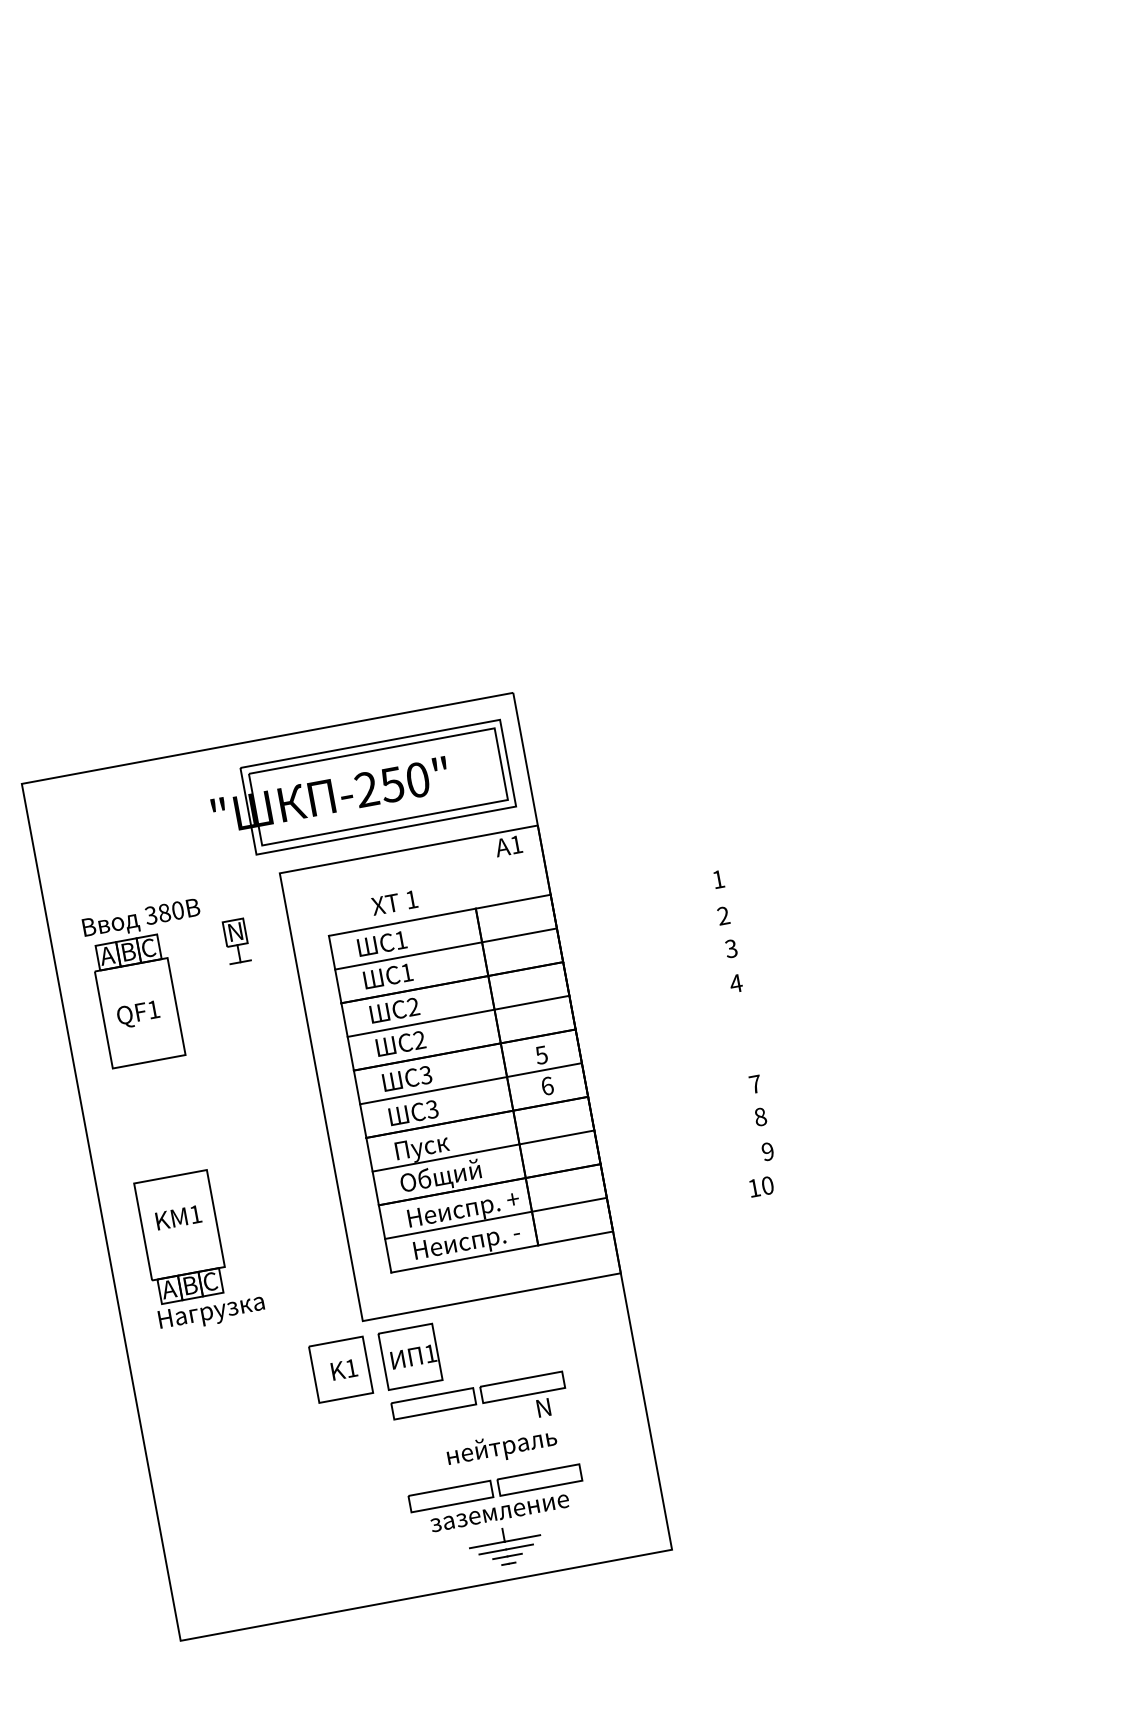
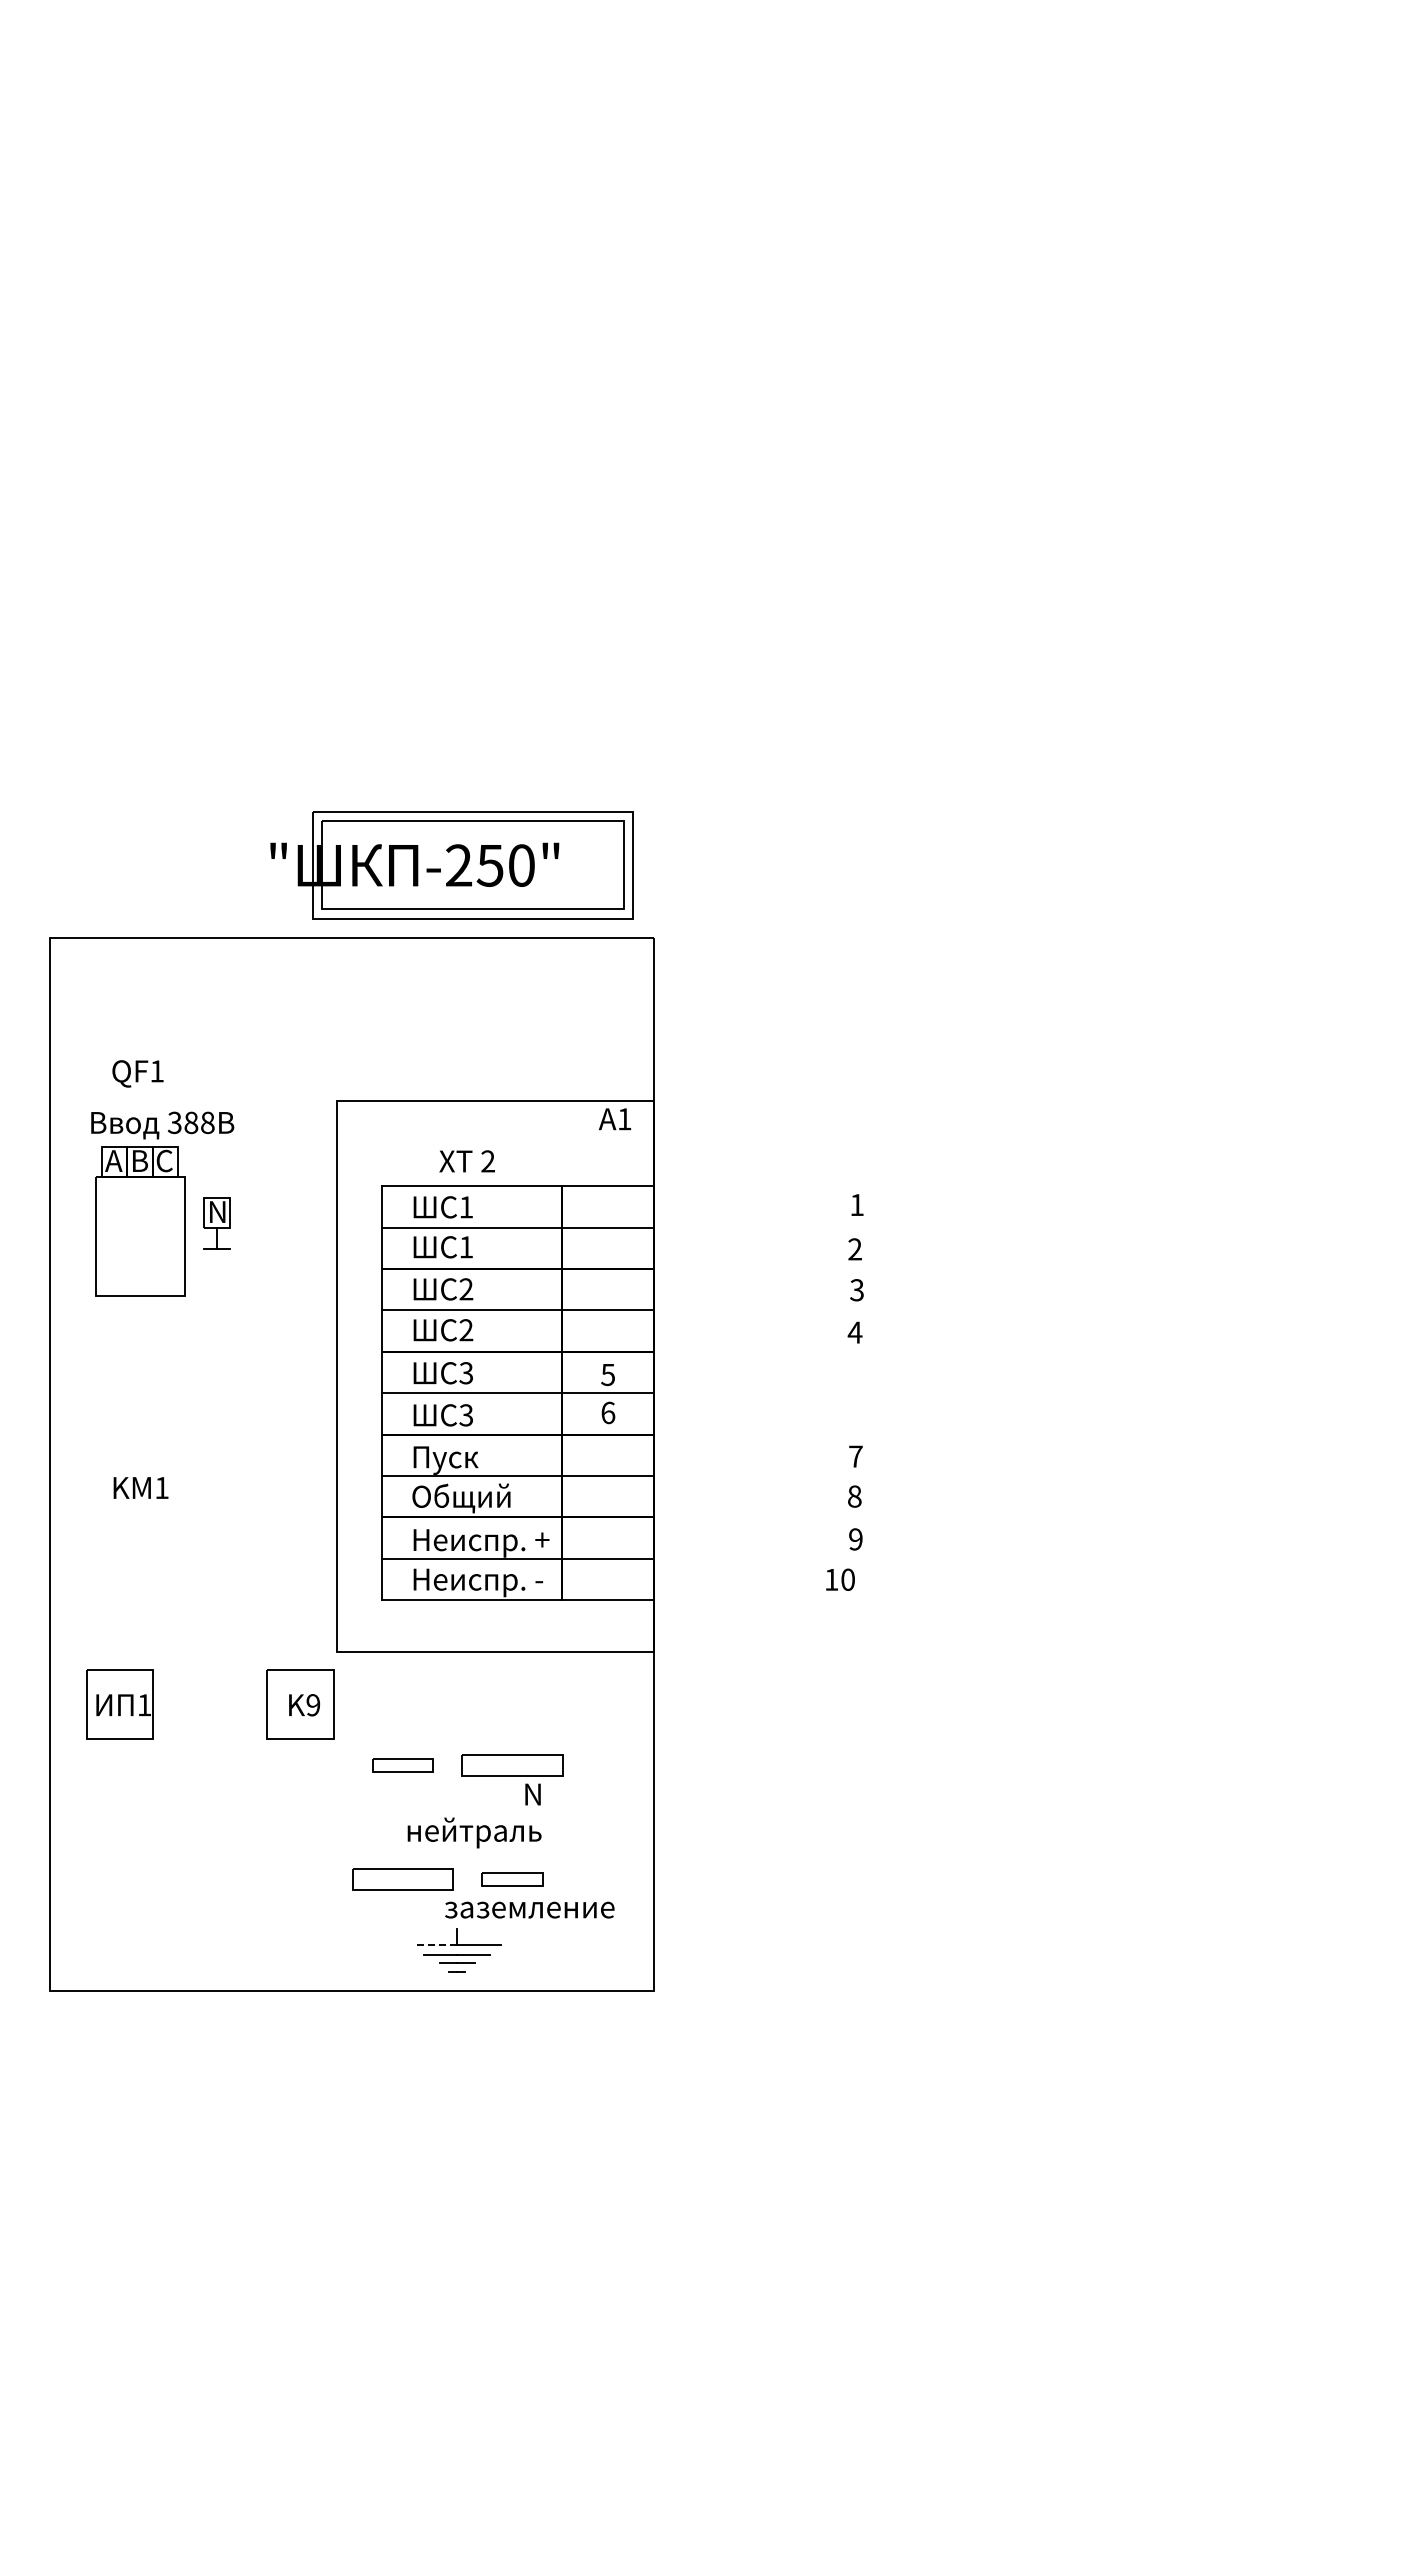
part: (360, 790) -> (451, 865), moved
text: (411, 899) -> (487, 1161), 1 -> 2
text: (177, 910) -> (207, 1122), 380 -> 388
part: (236, 941) -> (216, 1223), moved
text: (138, 1014) -> (137, 1073), moved
part: (200, 1249) -> (159, 1530), removed
part: (410, 1356) -> (119, 1704), moved
text: (351, 1368) -> (313, 1705), K1 -> K9
part: (433, 1403) -> (402, 1765), size x0.6
part: (539, 1480) -> (512, 1879), size x0.6
text: (499, 1512) -> (529, 1909), moved
line: (487, 1545) -> (435, 1945), solid -> dashed

